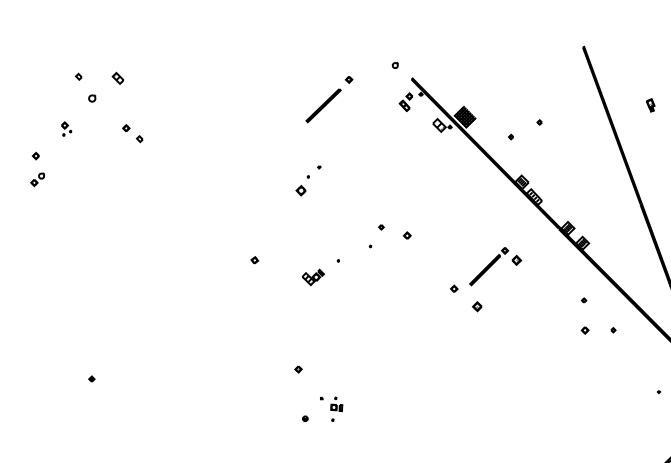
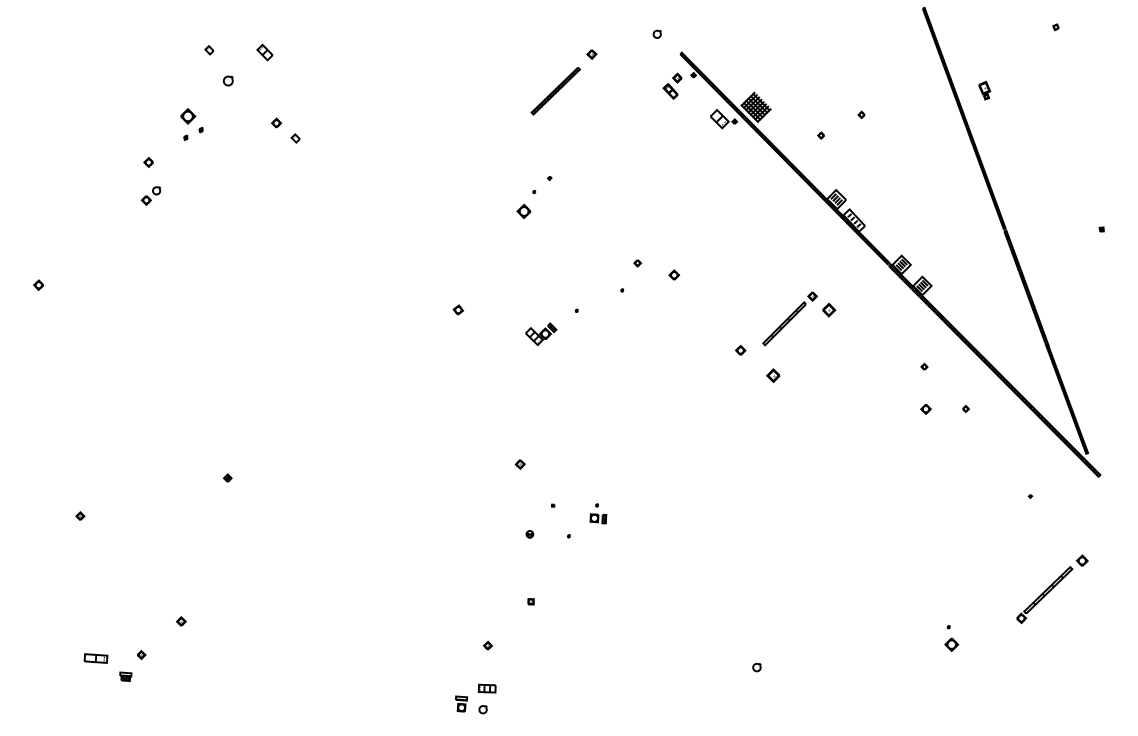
part: (650, 105) -> (984, 90), moved
part: (66, 128) -> (191, 123), size x1.6
part: (336, 404) -> (598, 513), moved

